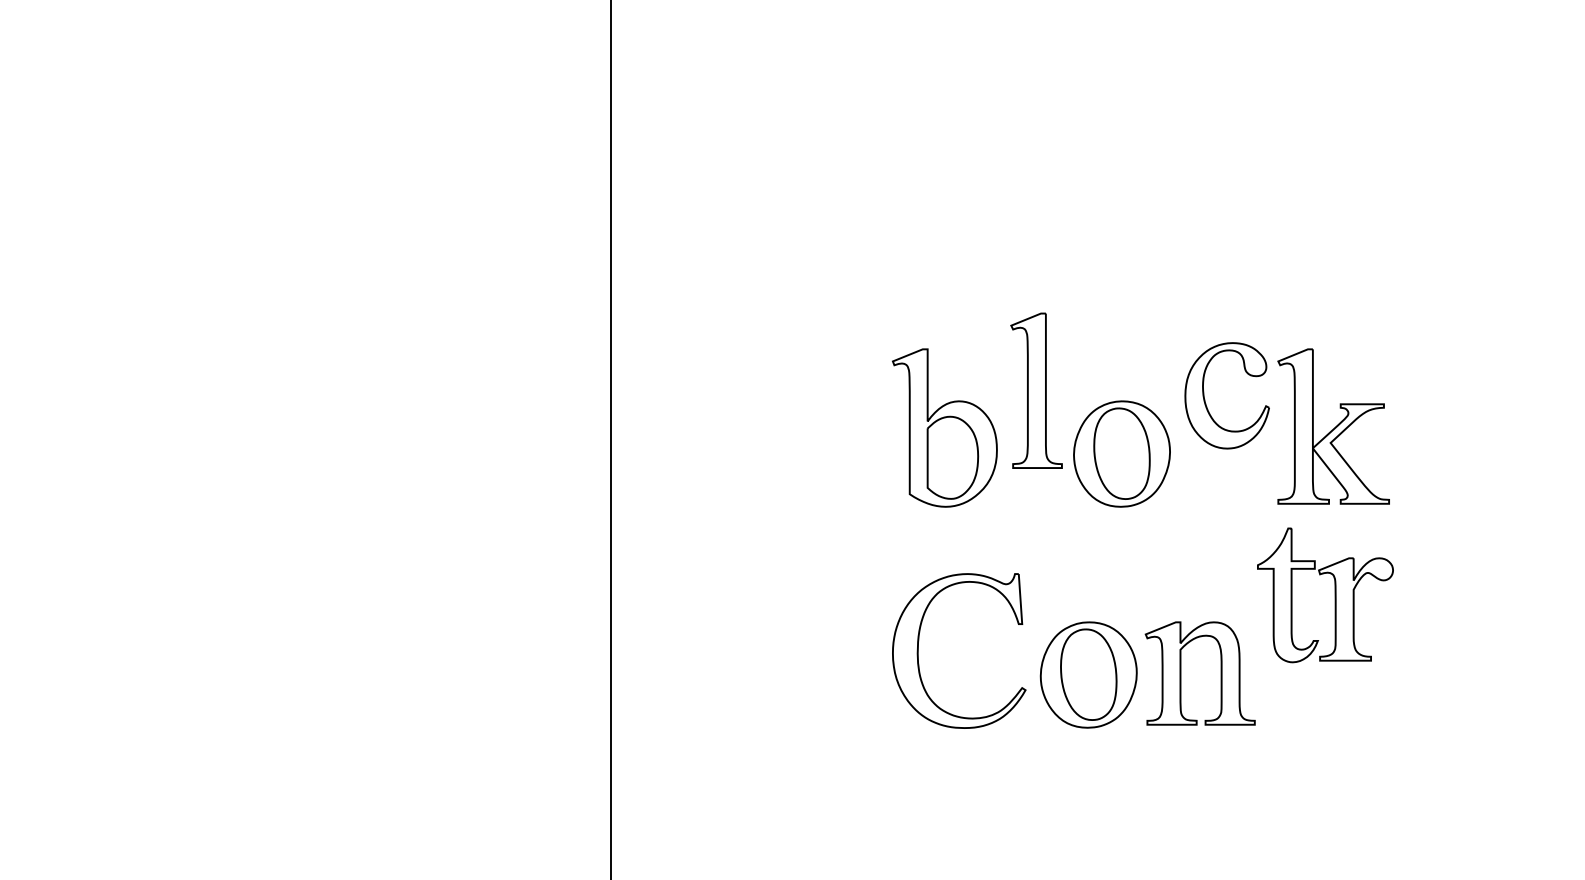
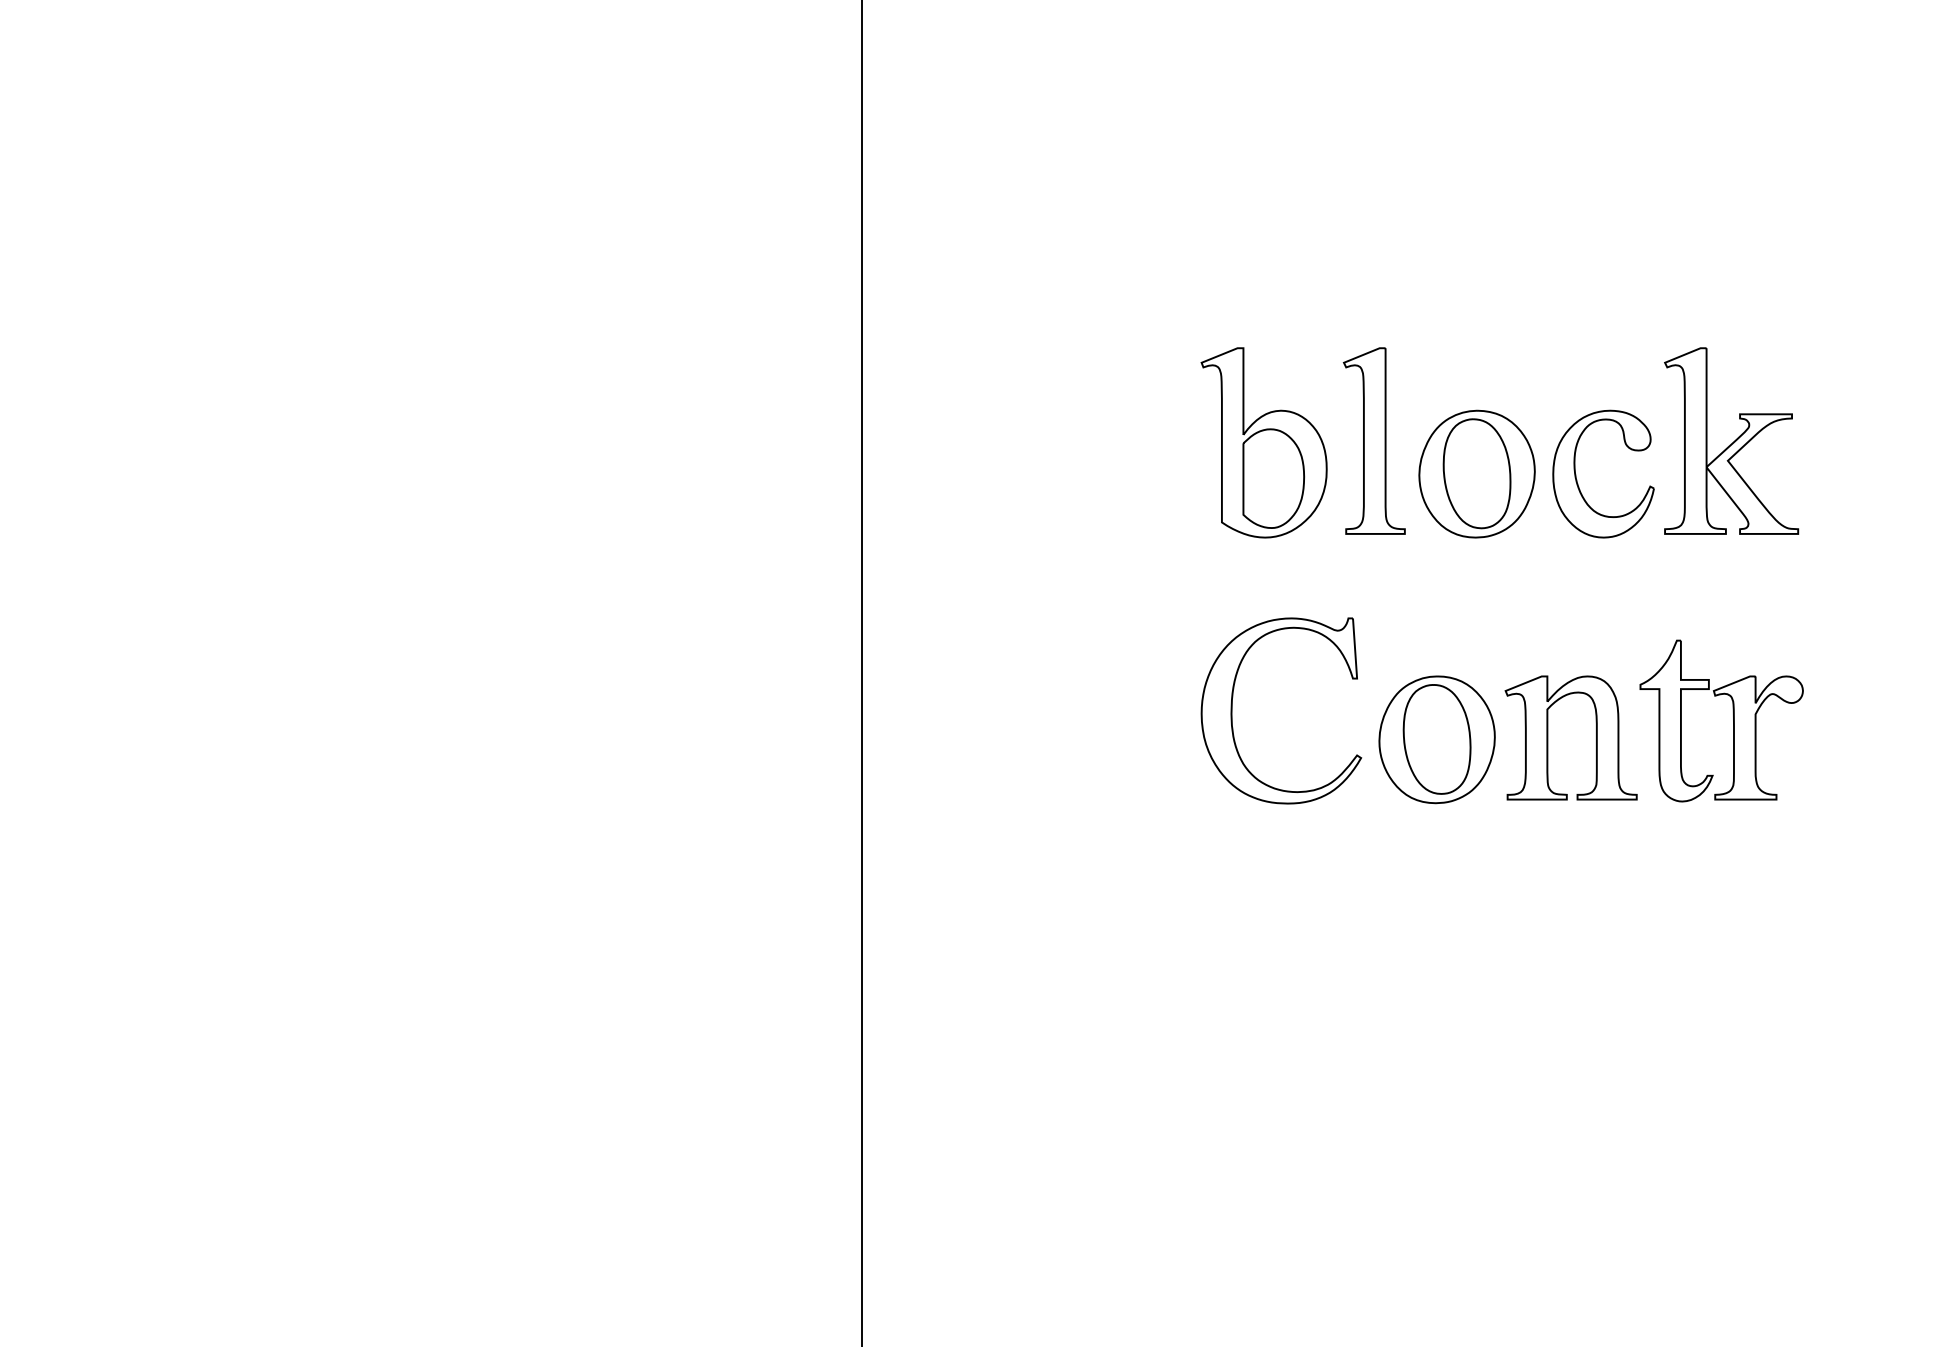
part: (1035, 390) -> (1373, 440), moved
part: (1205, 400) -> (1577, 479), moved
part: (1335, 594) -> (1733, 720), moved

